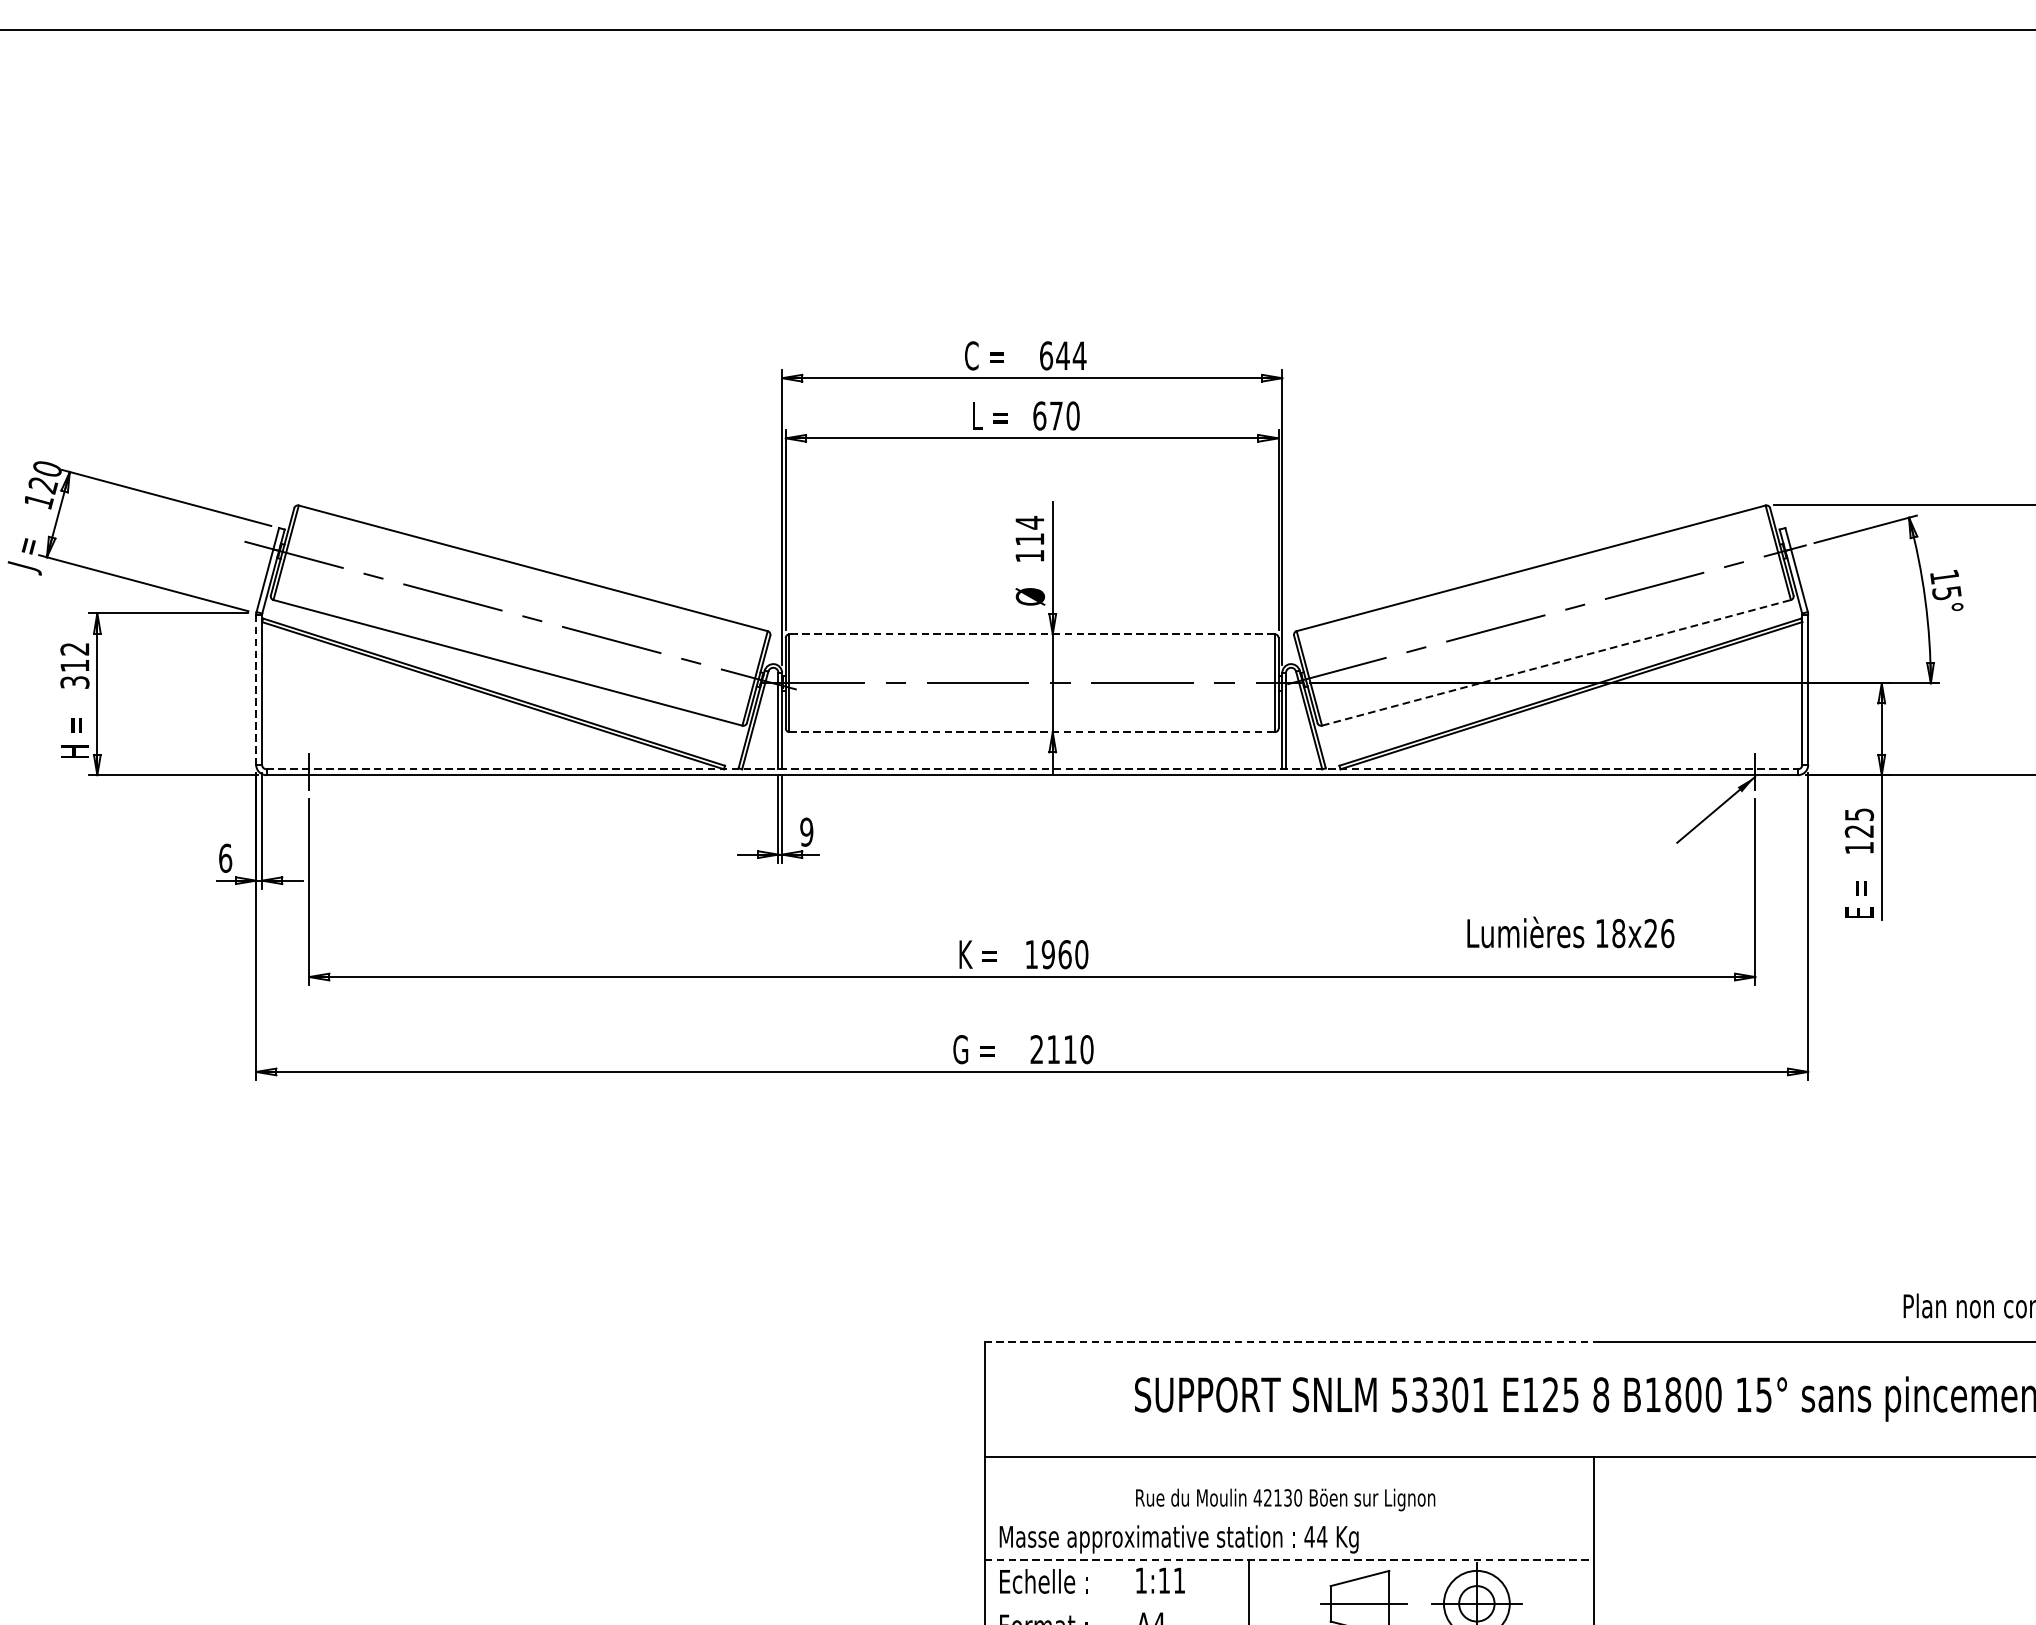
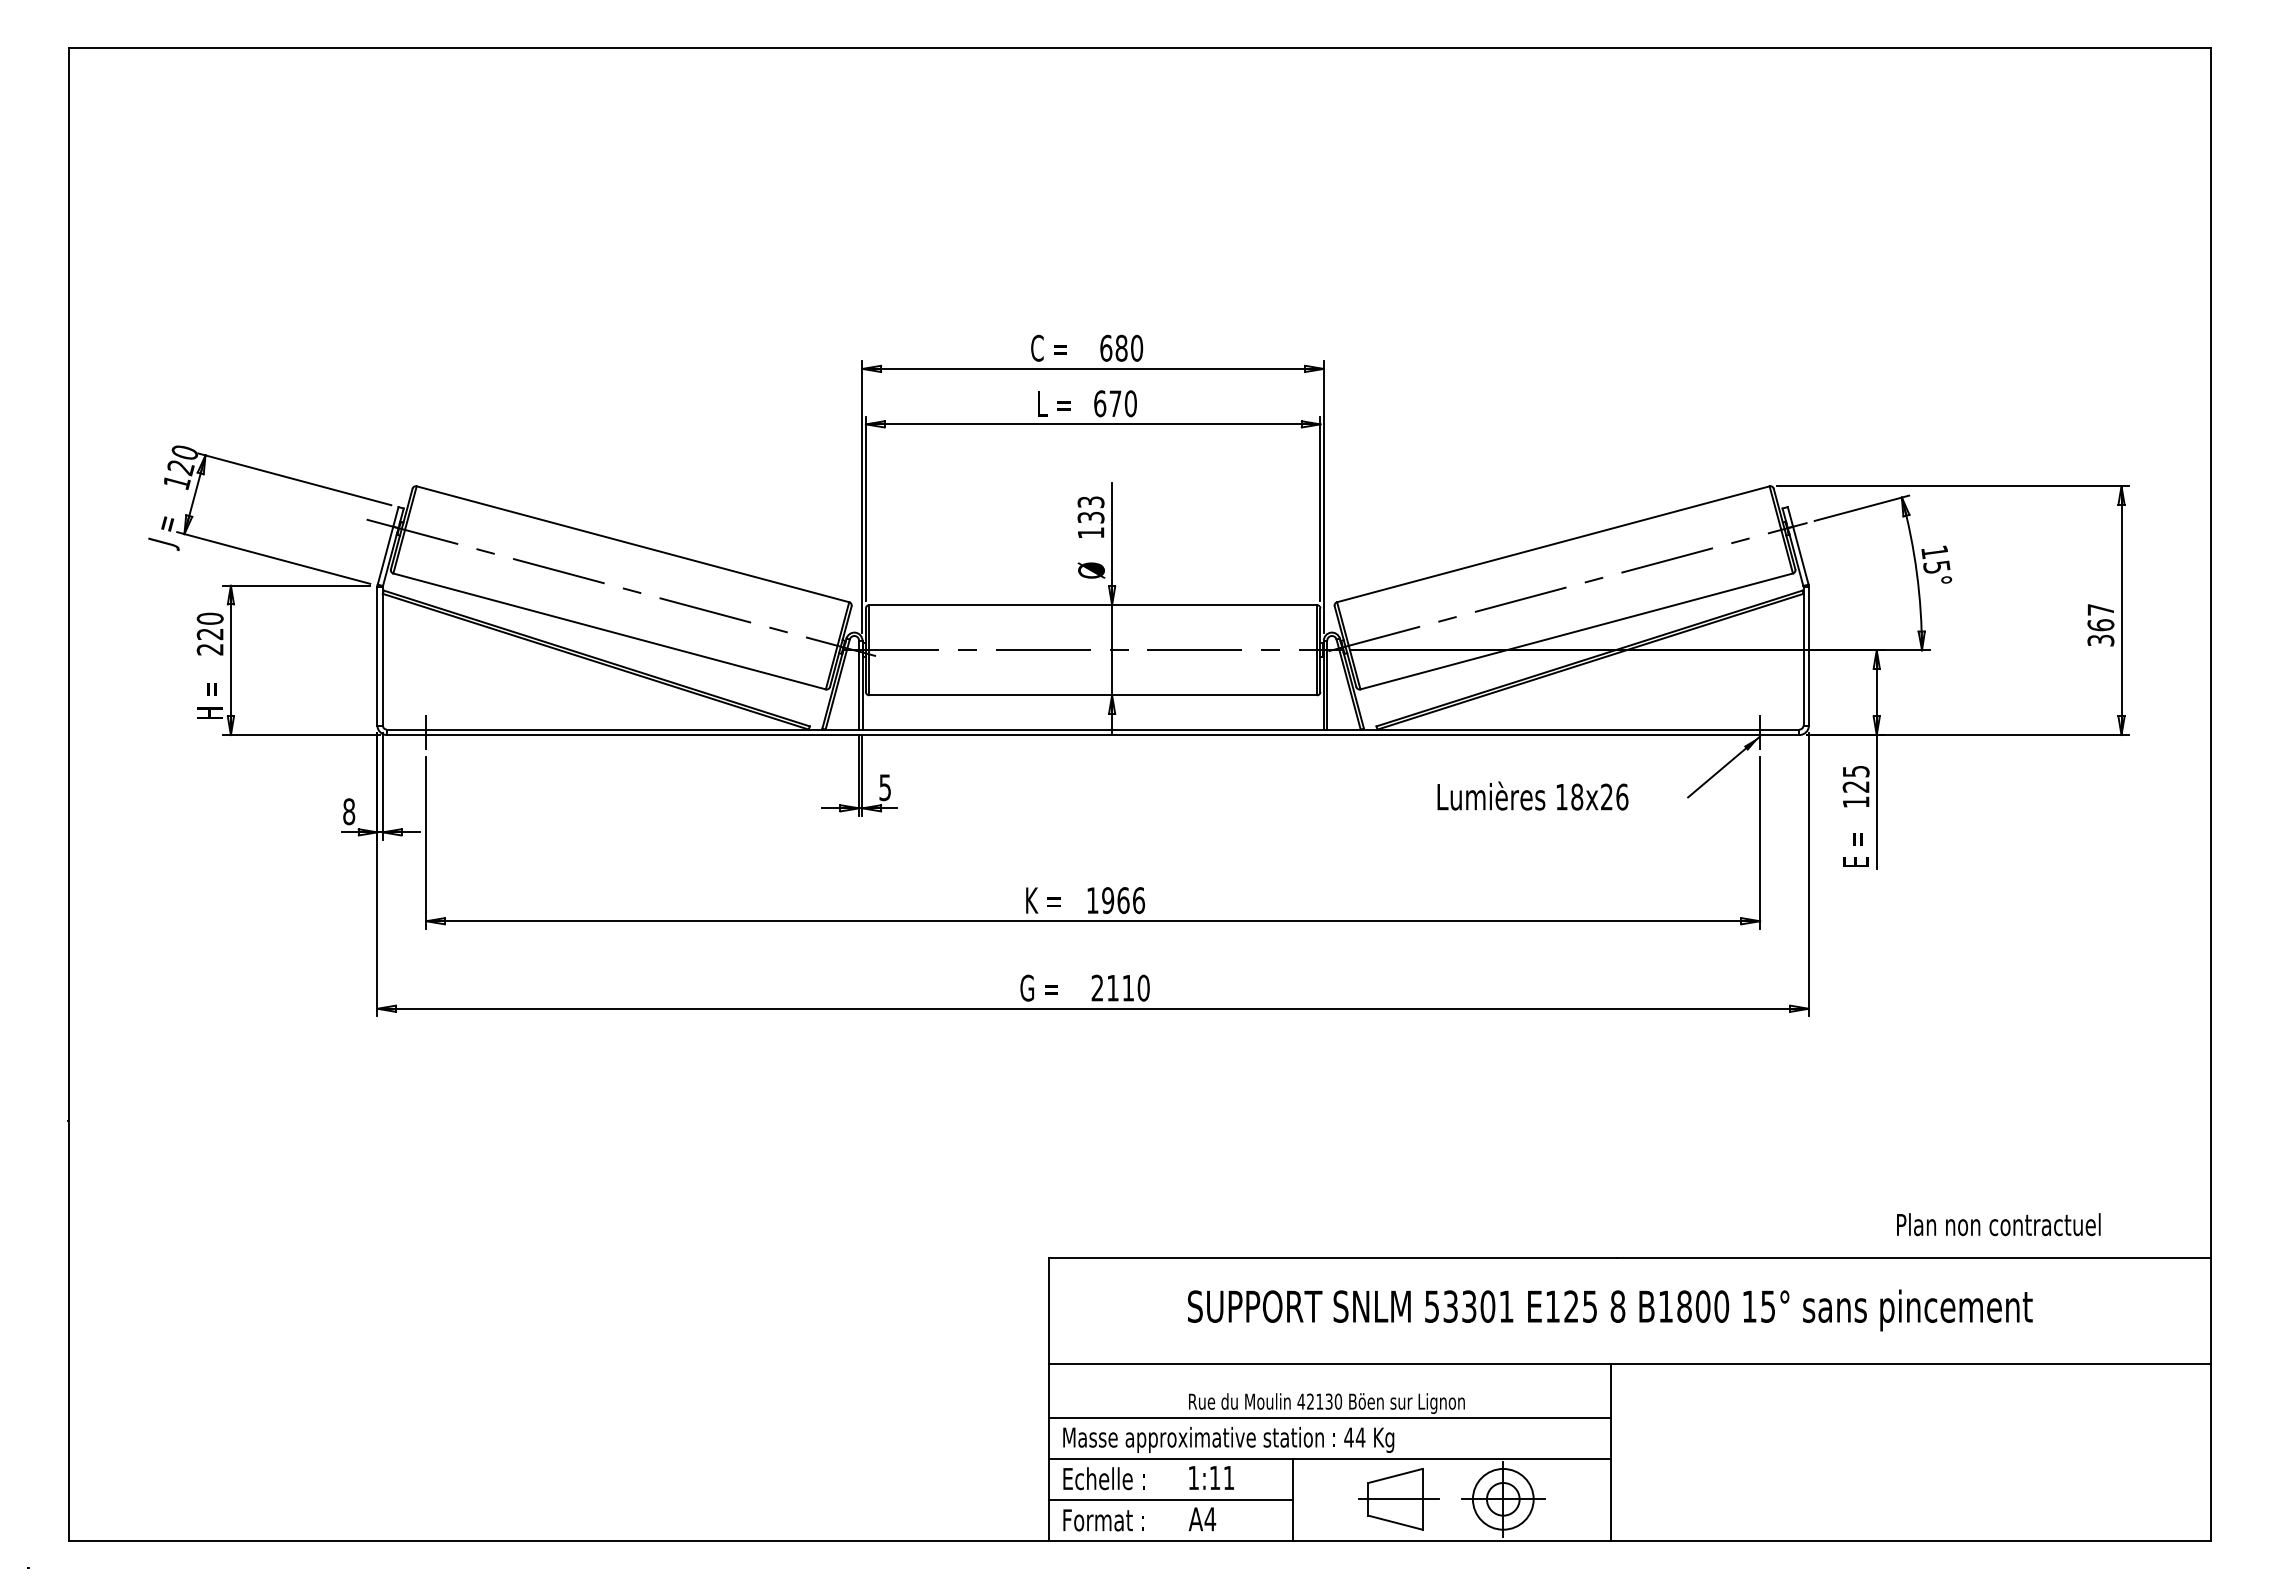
text: (1071, 355) -> (1129, 347), 644 -> 680
text: (1029, 530) -> (1090, 509), 114 -> 133
line: (1032, 634) -> (1093, 605), dashed -> solid
line: (1556, 662) -> (1576, 631), dashed -> solid
text: (74, 665) -> (209, 633), 312 -> 220
line: (256, 690) -> (377, 656), dashed -> solid
line: (1032, 732) -> (1093, 695), dashed -> solid
line: (1032, 769) -> (1093, 729), dashed -> solid
text: (807, 832) -> (885, 787), 9 -> 5
text: (225, 858) -> (349, 811), 6 -> 8
text: (1570, 931) -> (1532, 795), moved
text: (1081, 954) -> (1138, 900), 1960 -> 1966
line: (1292, 1341) -> (1333, 1257), dashed -> solid
line: (1289, 1516) -> (1330, 1418), added
line: (1289, 1560) -> (1330, 1459), dashed -> solid
line: (1116, 1605) -> (1170, 1500), added

